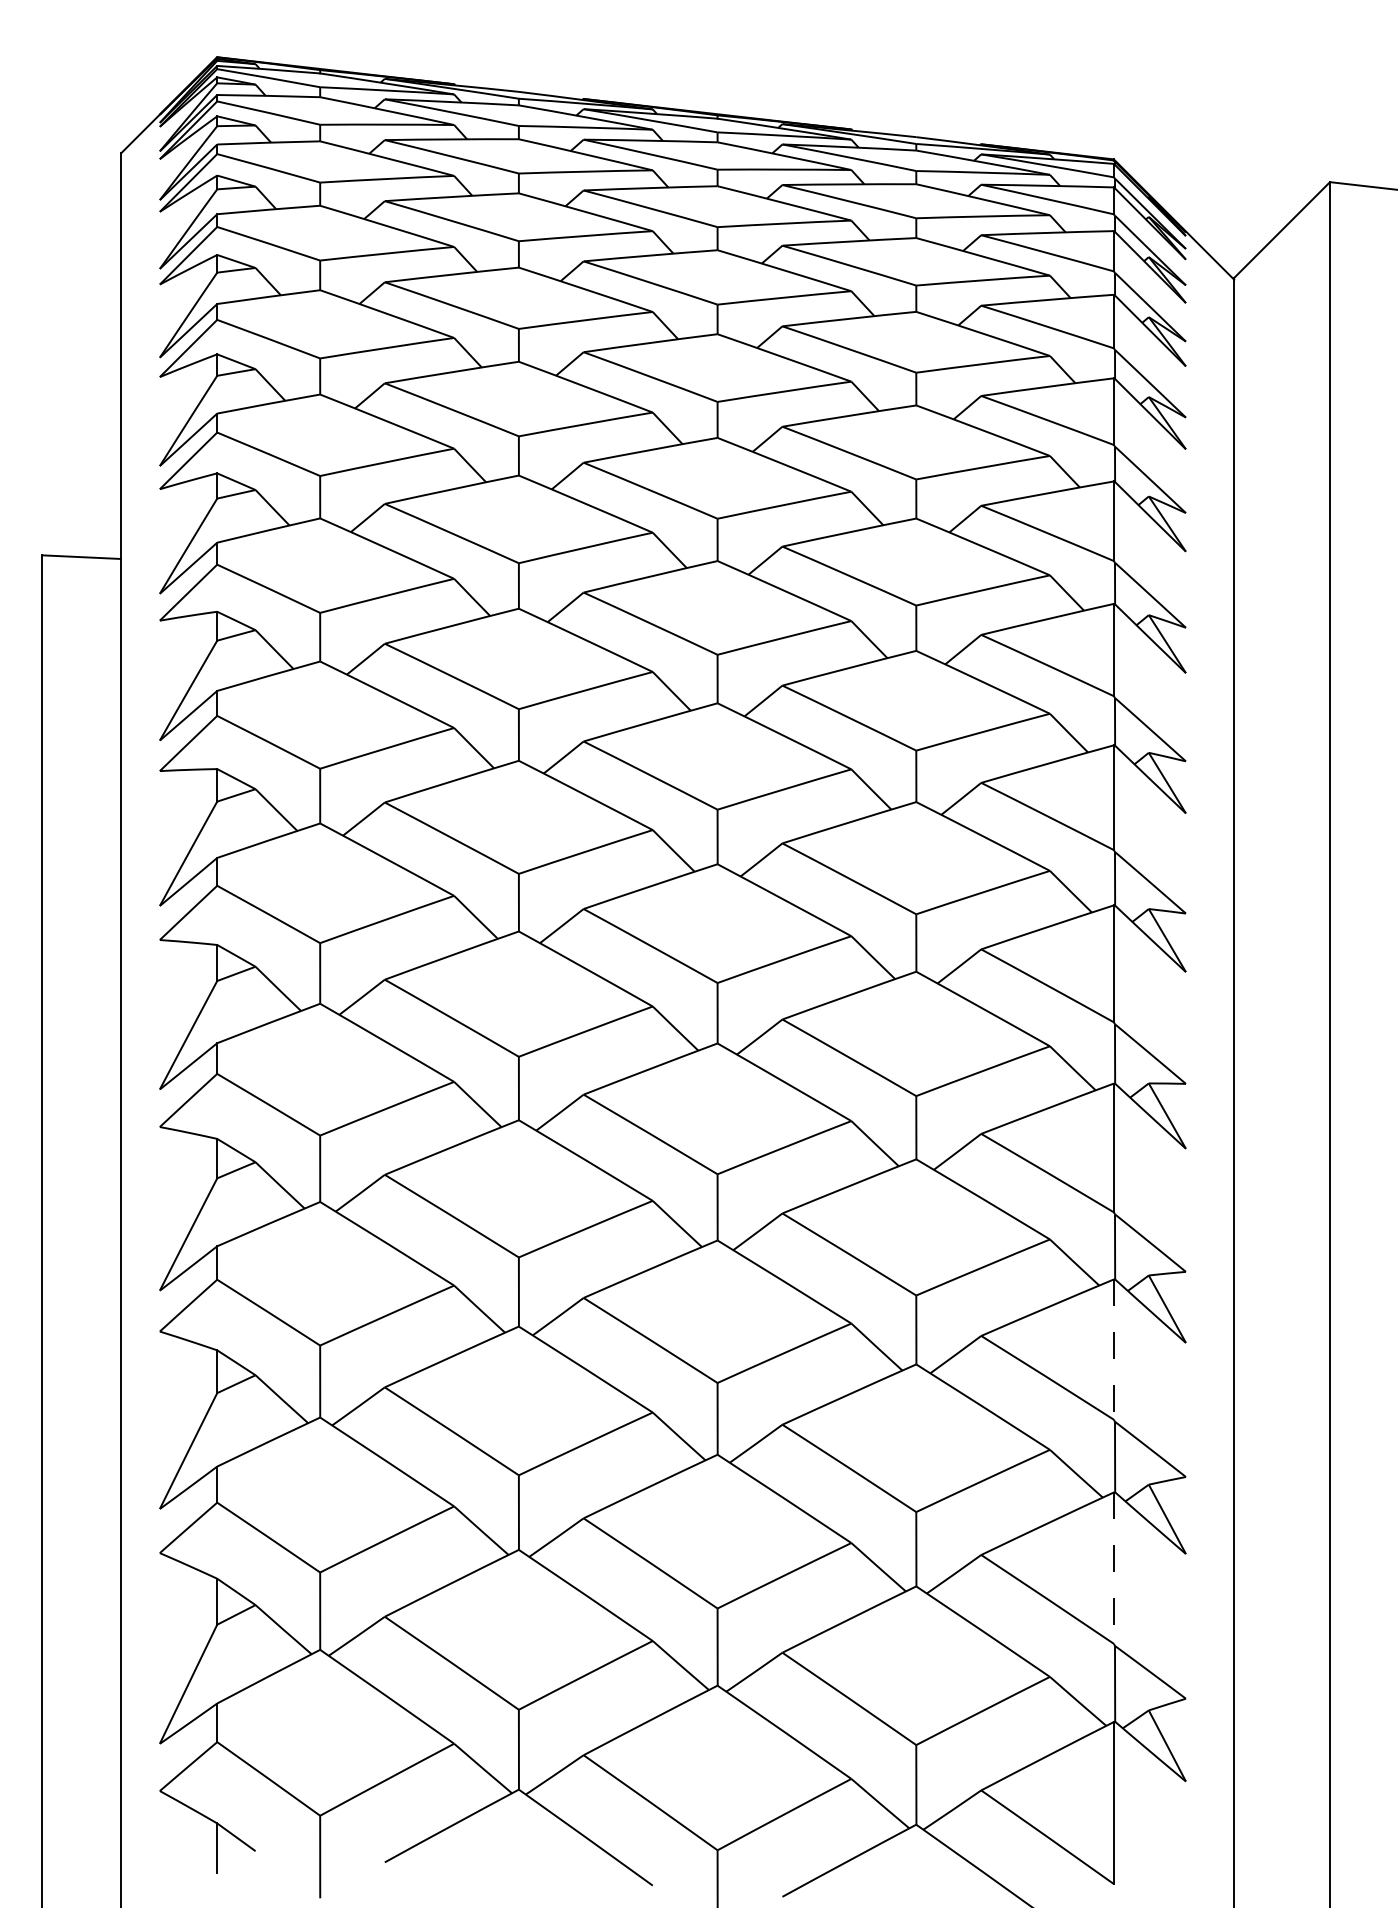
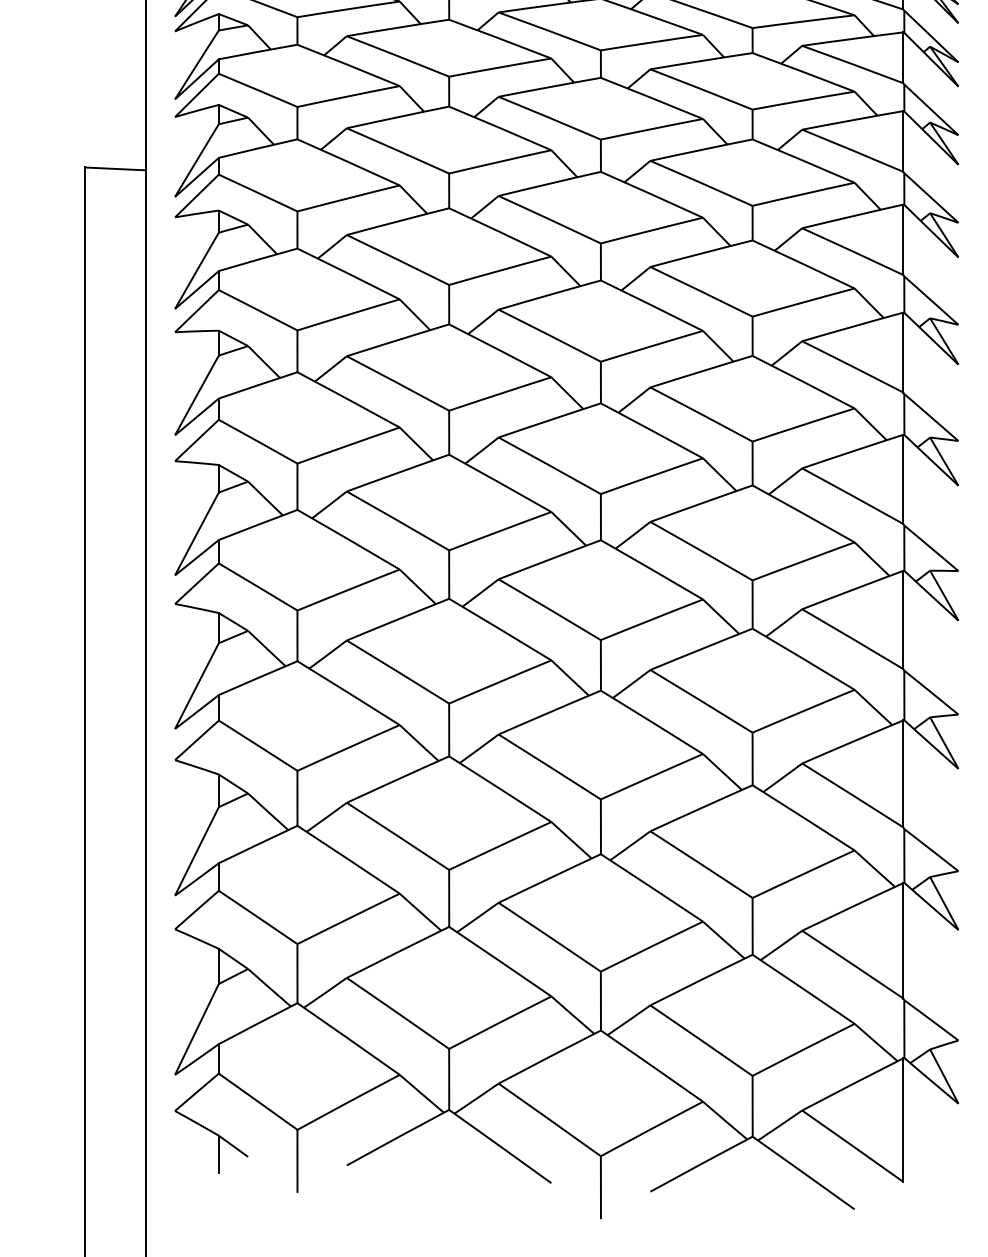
line: (1113, 1350) -> (903, 774), dashed -> solid
line: (1113, 1568) -> (903, 941), dashed -> solid

